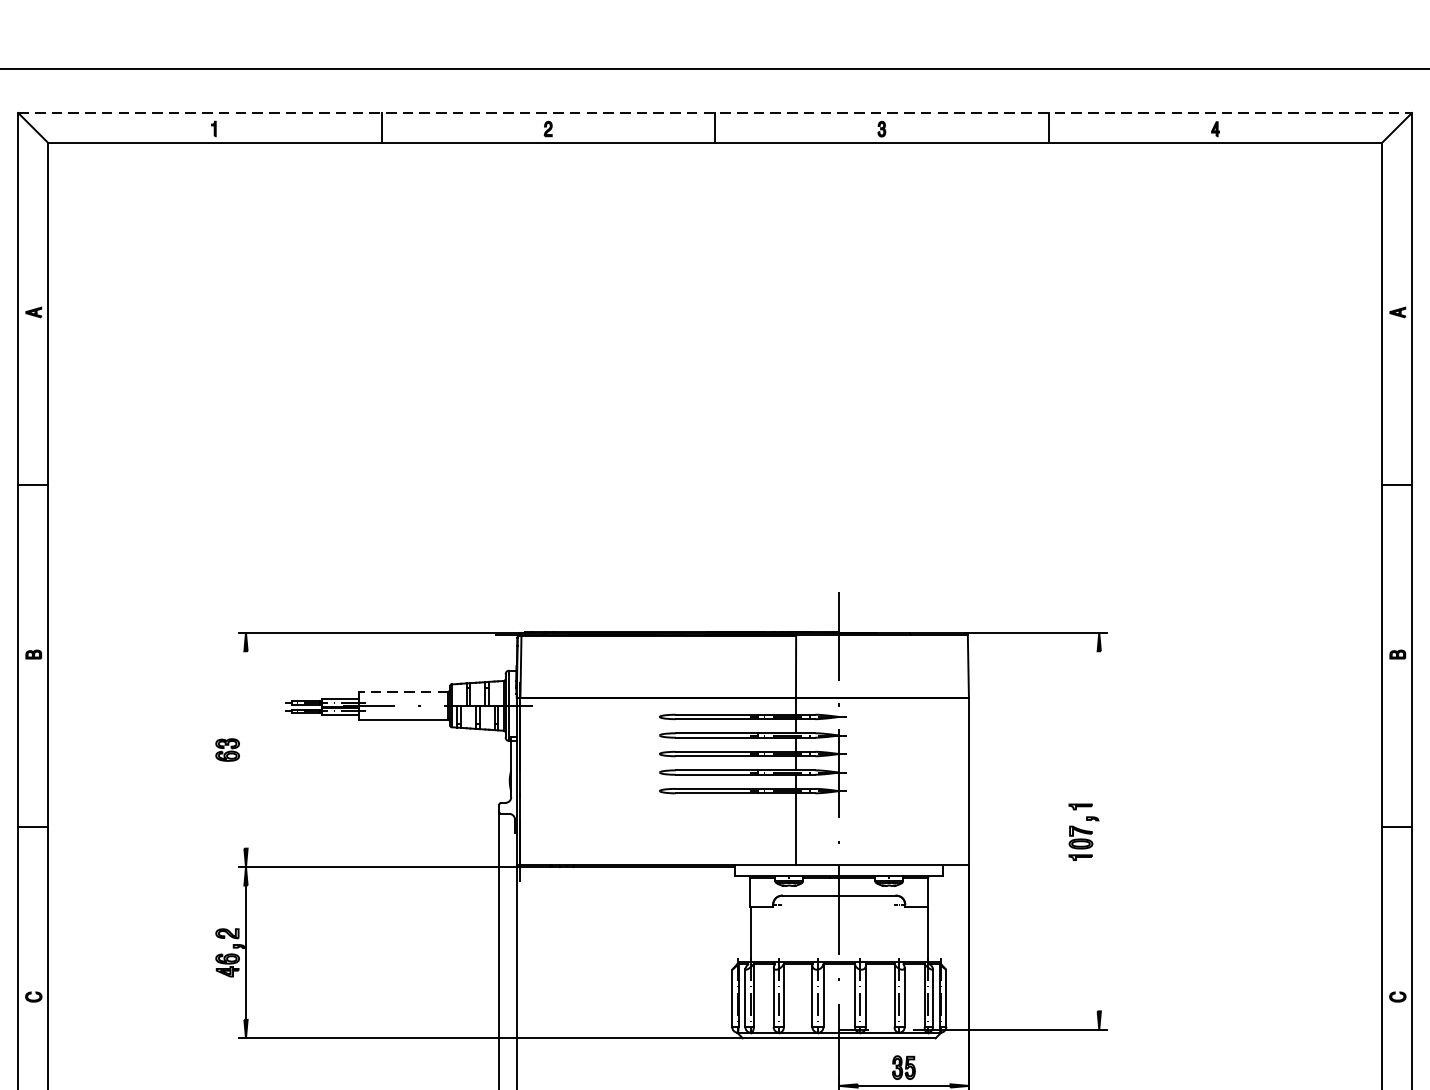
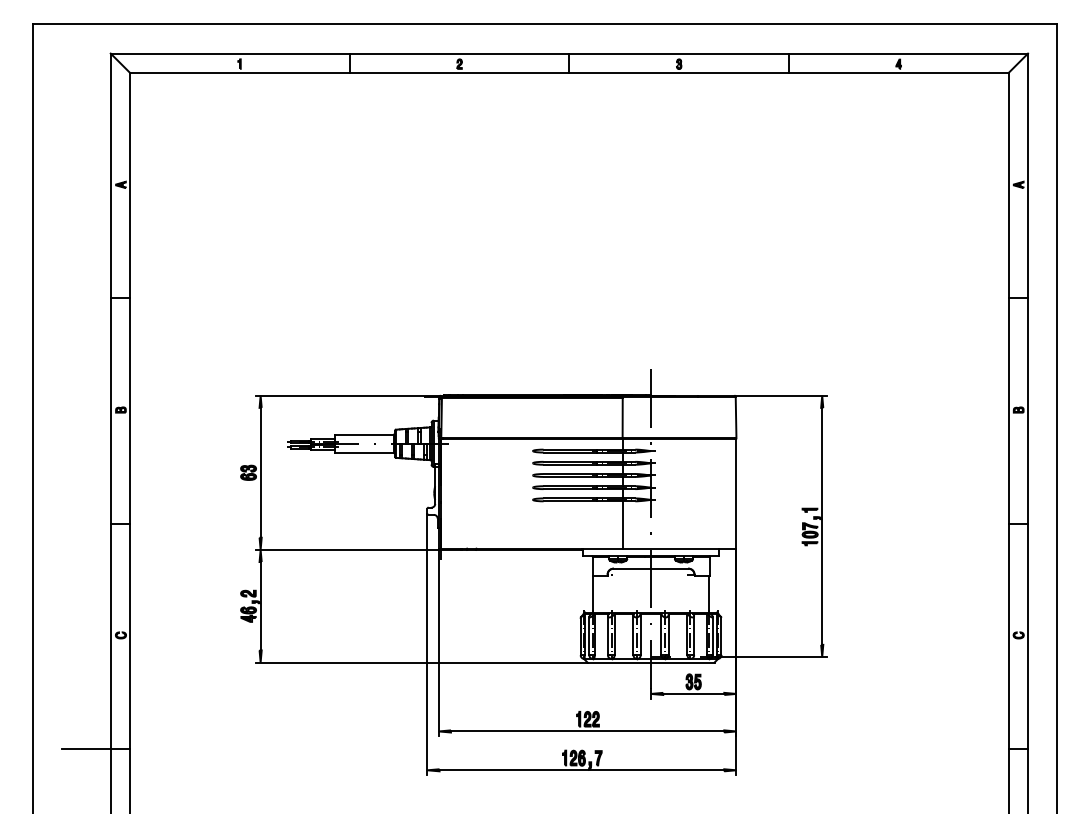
line: (715, 112) -> (569, 53), dashed -> solid
line: (402, 691) -> (363, 434), dashed -> solid
line: (245, 749) -> (260, 472), added
line: (1099, 830) -> (822, 525), added

